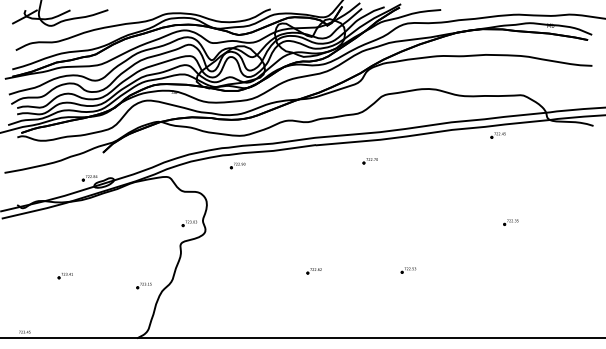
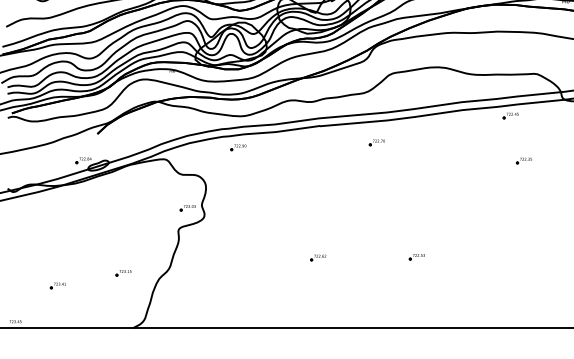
part: (510, 222) -> (523, 160), moved
part: (64, 276) -> (57, 286), moved
part: (143, 285) -> (122, 272), moved

